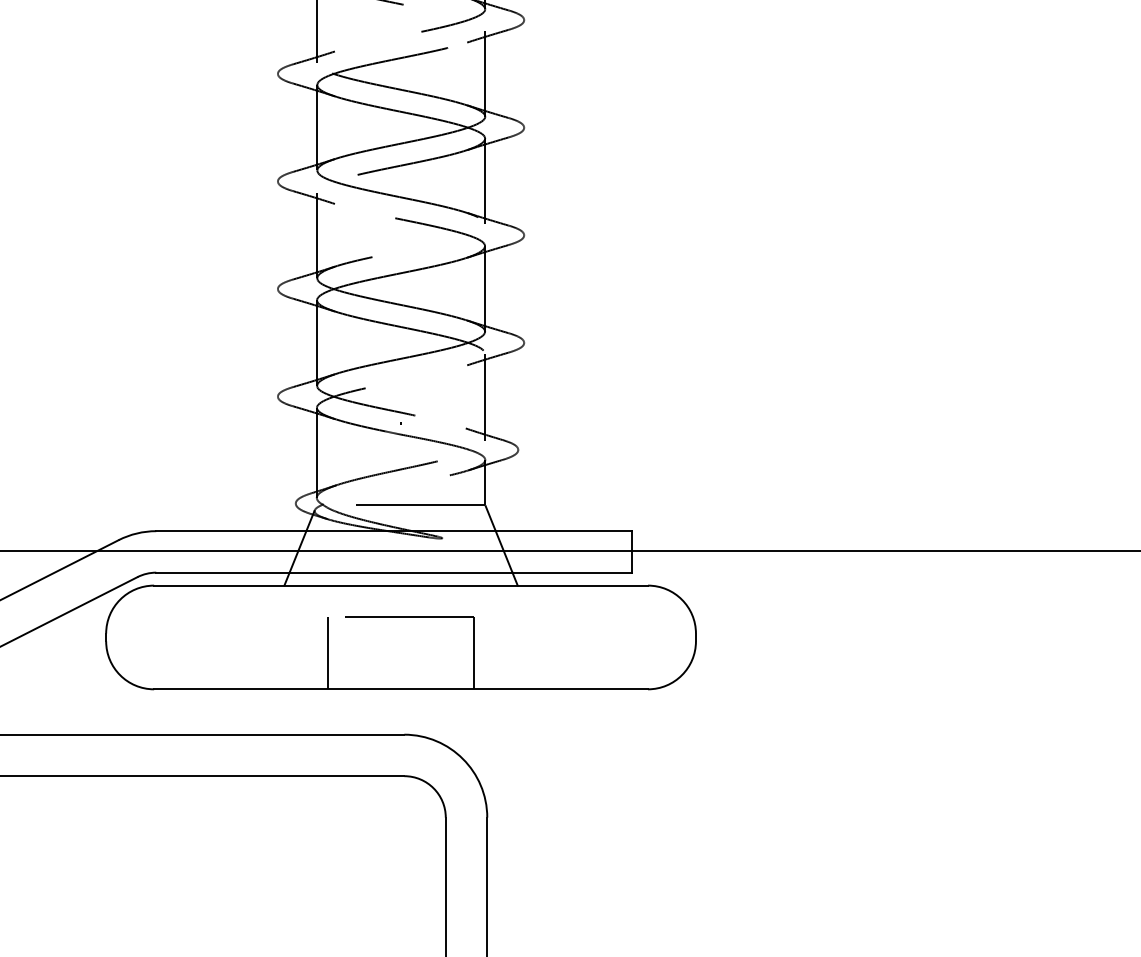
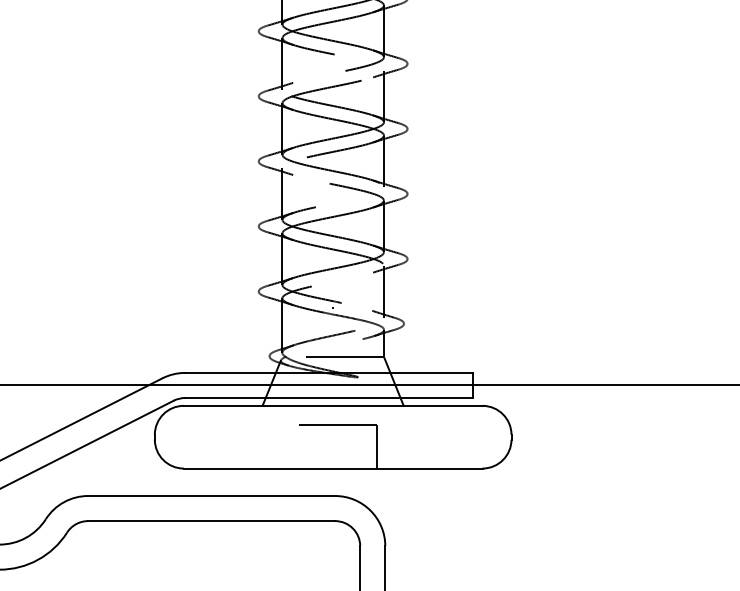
line: (327, 652) -> (288, 446), removed

